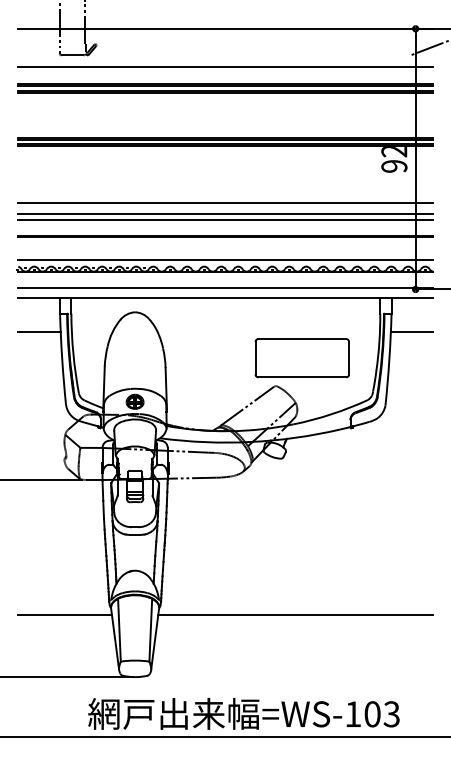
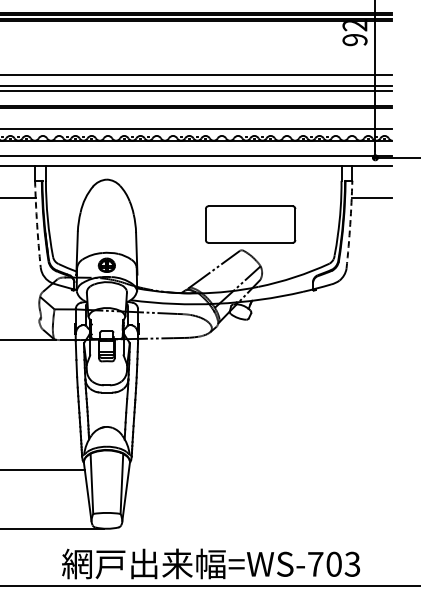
arc: (62, 358) -> (37, 223), solid -> dashed
part: (301, 358) -> (249, 224), moved
arc: (389, 359) -> (350, 224), solid -> dashed
line: (295, 615) -> (260, 469), removed
text: (353, 713) -> (315, 563), =WS-103 -> =WS-703

